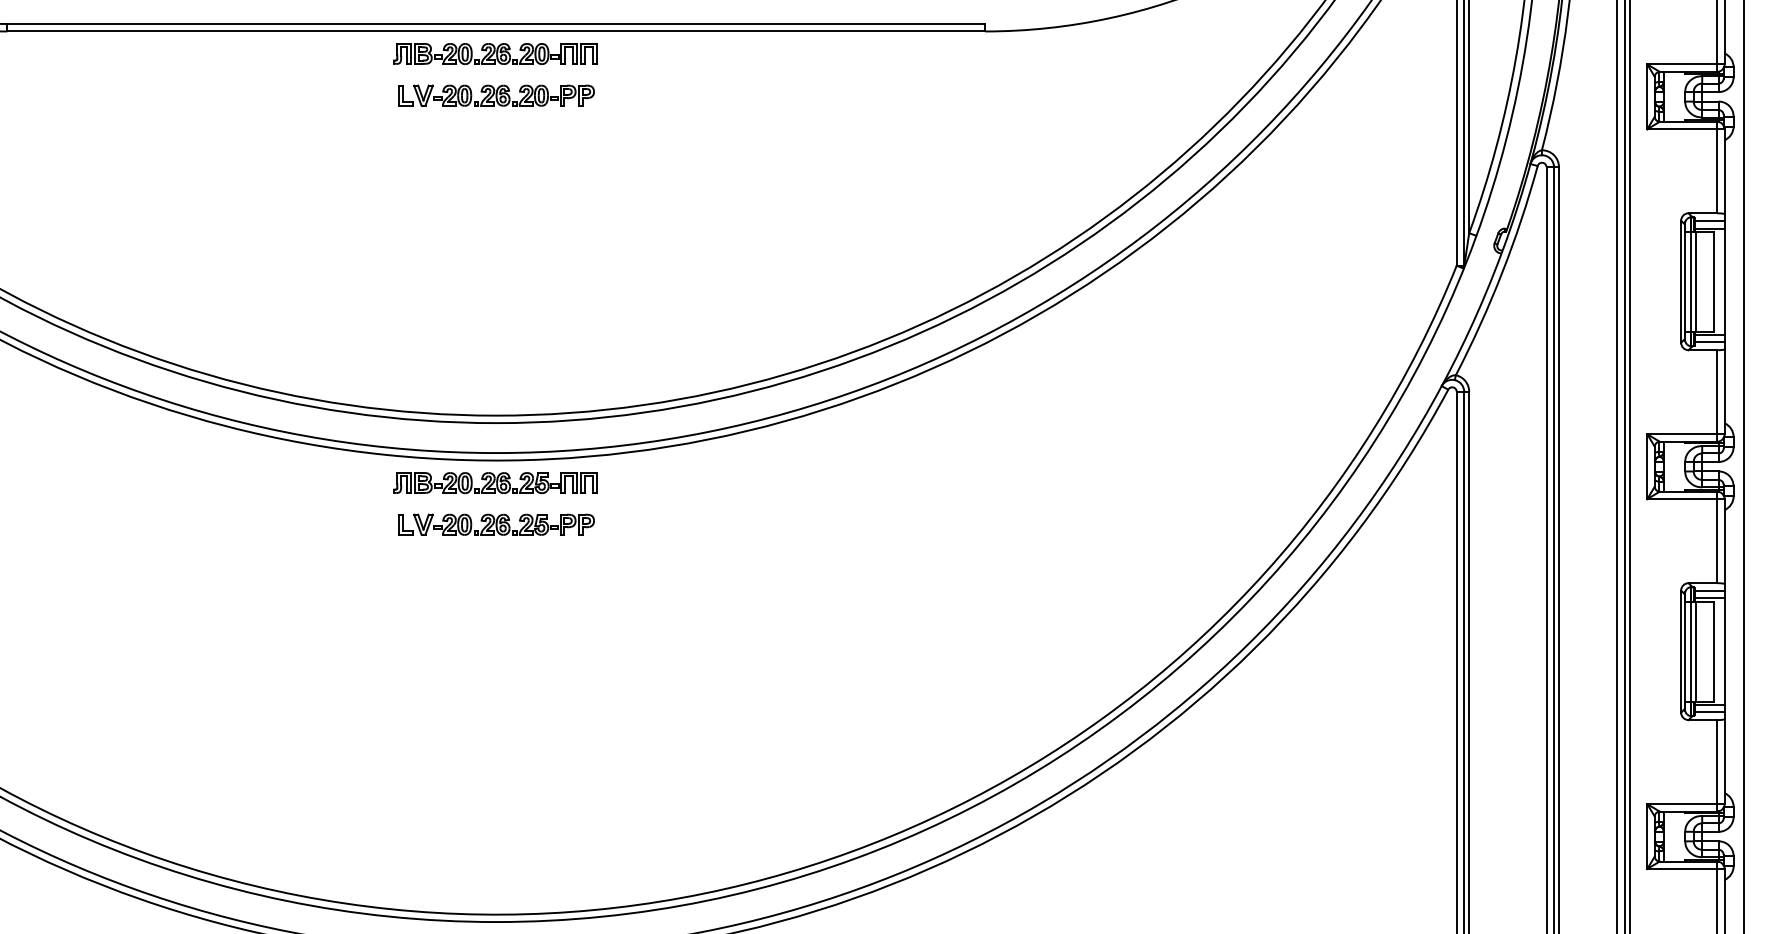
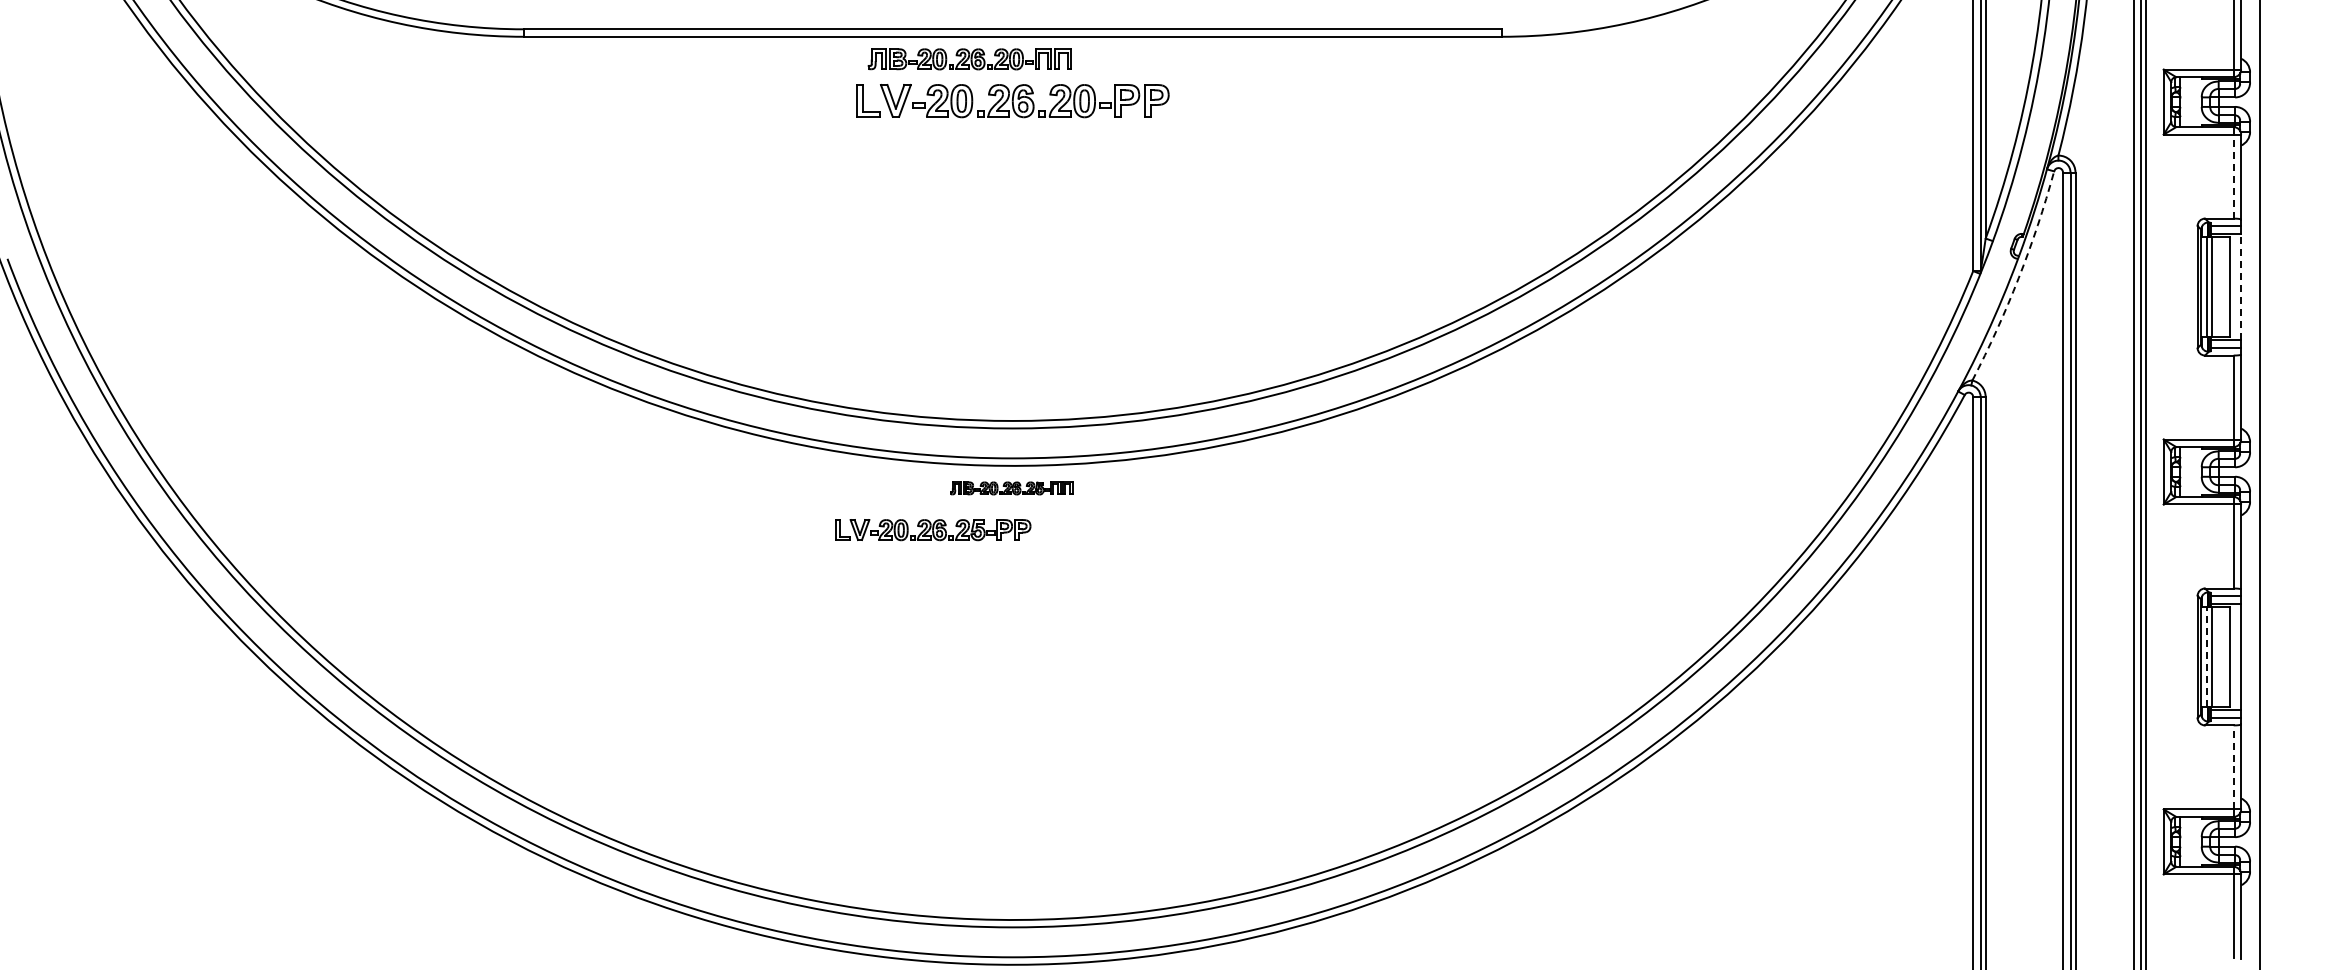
part: (495, 54) -> (969, 59), moved
part: (497, 95) -> (1013, 100), size x1.6
line: (1717, 171) -> (2233, 176), solid -> dashed
arc: (1502, 273) -> (2018, 278), solid -> dashed
line: (1725, 281) -> (2241, 286), solid -> dashed
part: (495, 483) -> (1011, 488), size x0.6
part: (497, 525) -> (933, 530), moved
line: (1691, 651) -> (2207, 656), solid -> dashed
line: (1717, 761) -> (2233, 766), solid -> dashed

